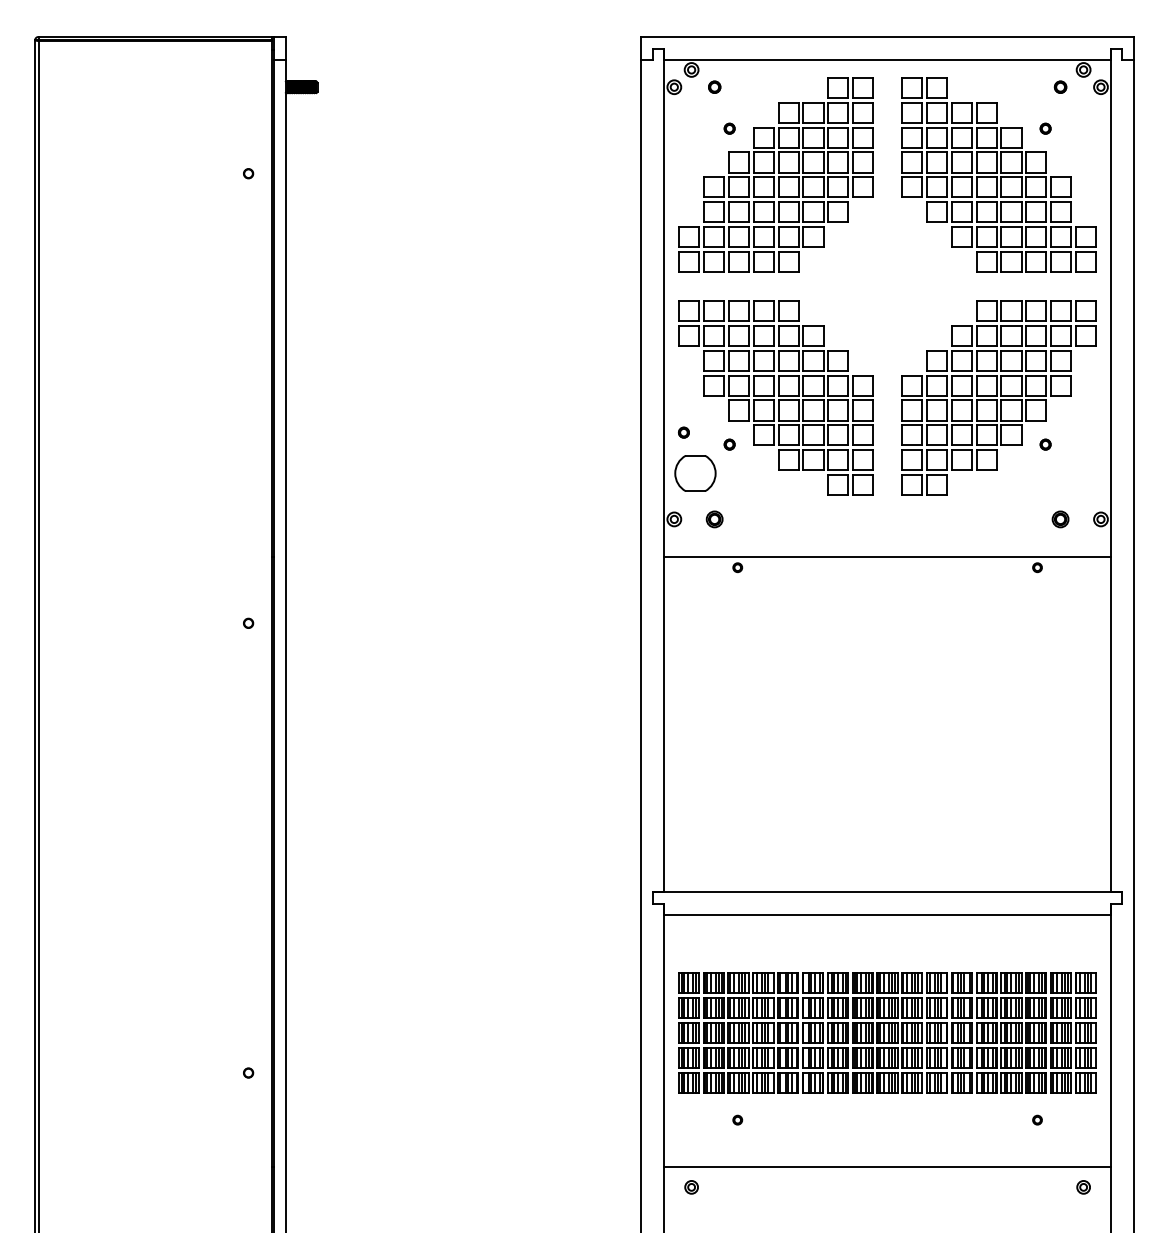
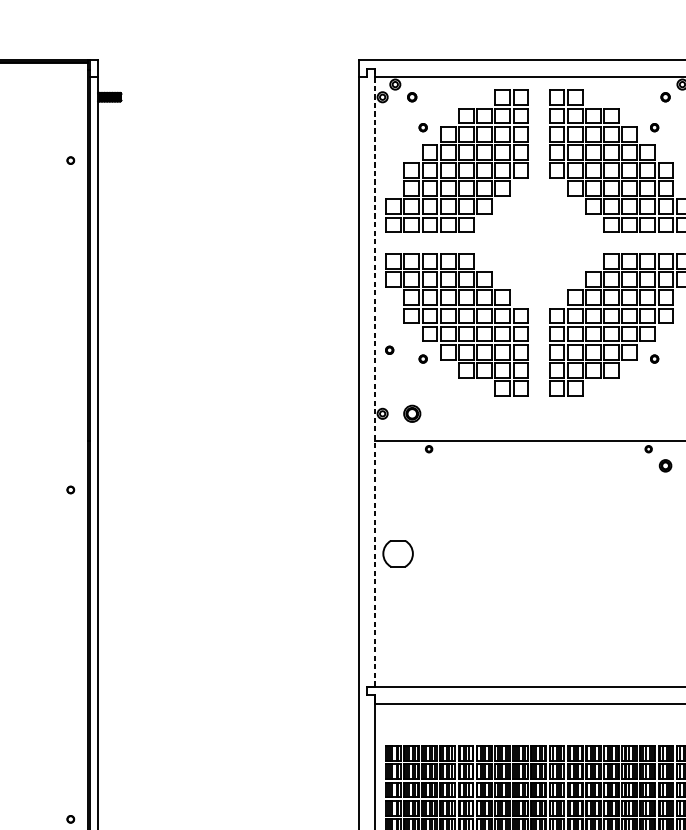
line: (664, 470) -> (375, 378), solid -> dashed
part: (695, 473) -> (398, 553), moved
part: (714, 519) -> (412, 413), size x1.4
part: (1060, 519) -> (665, 465), moved

